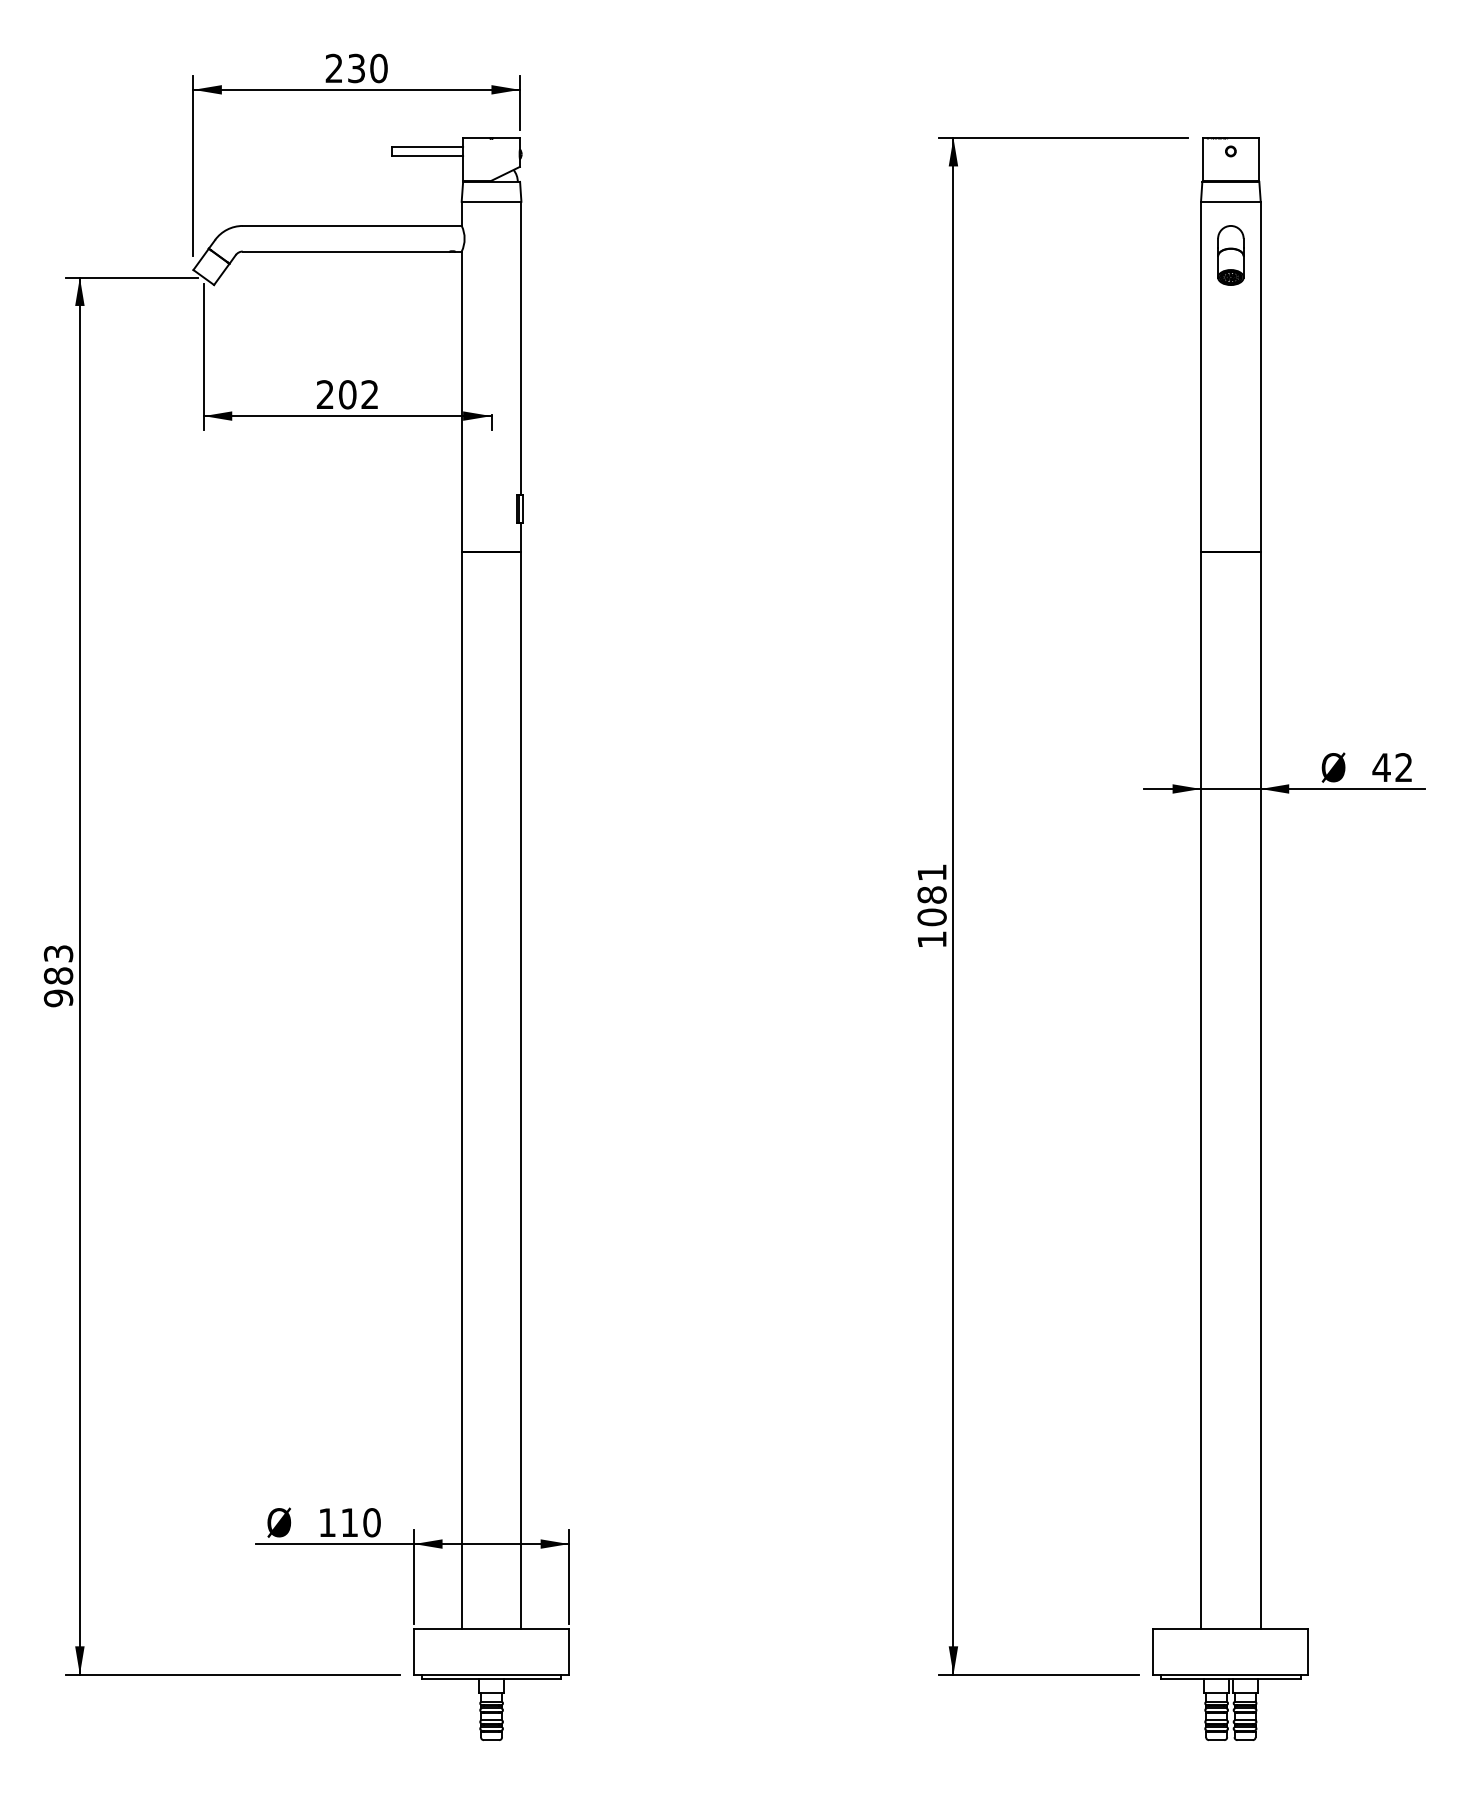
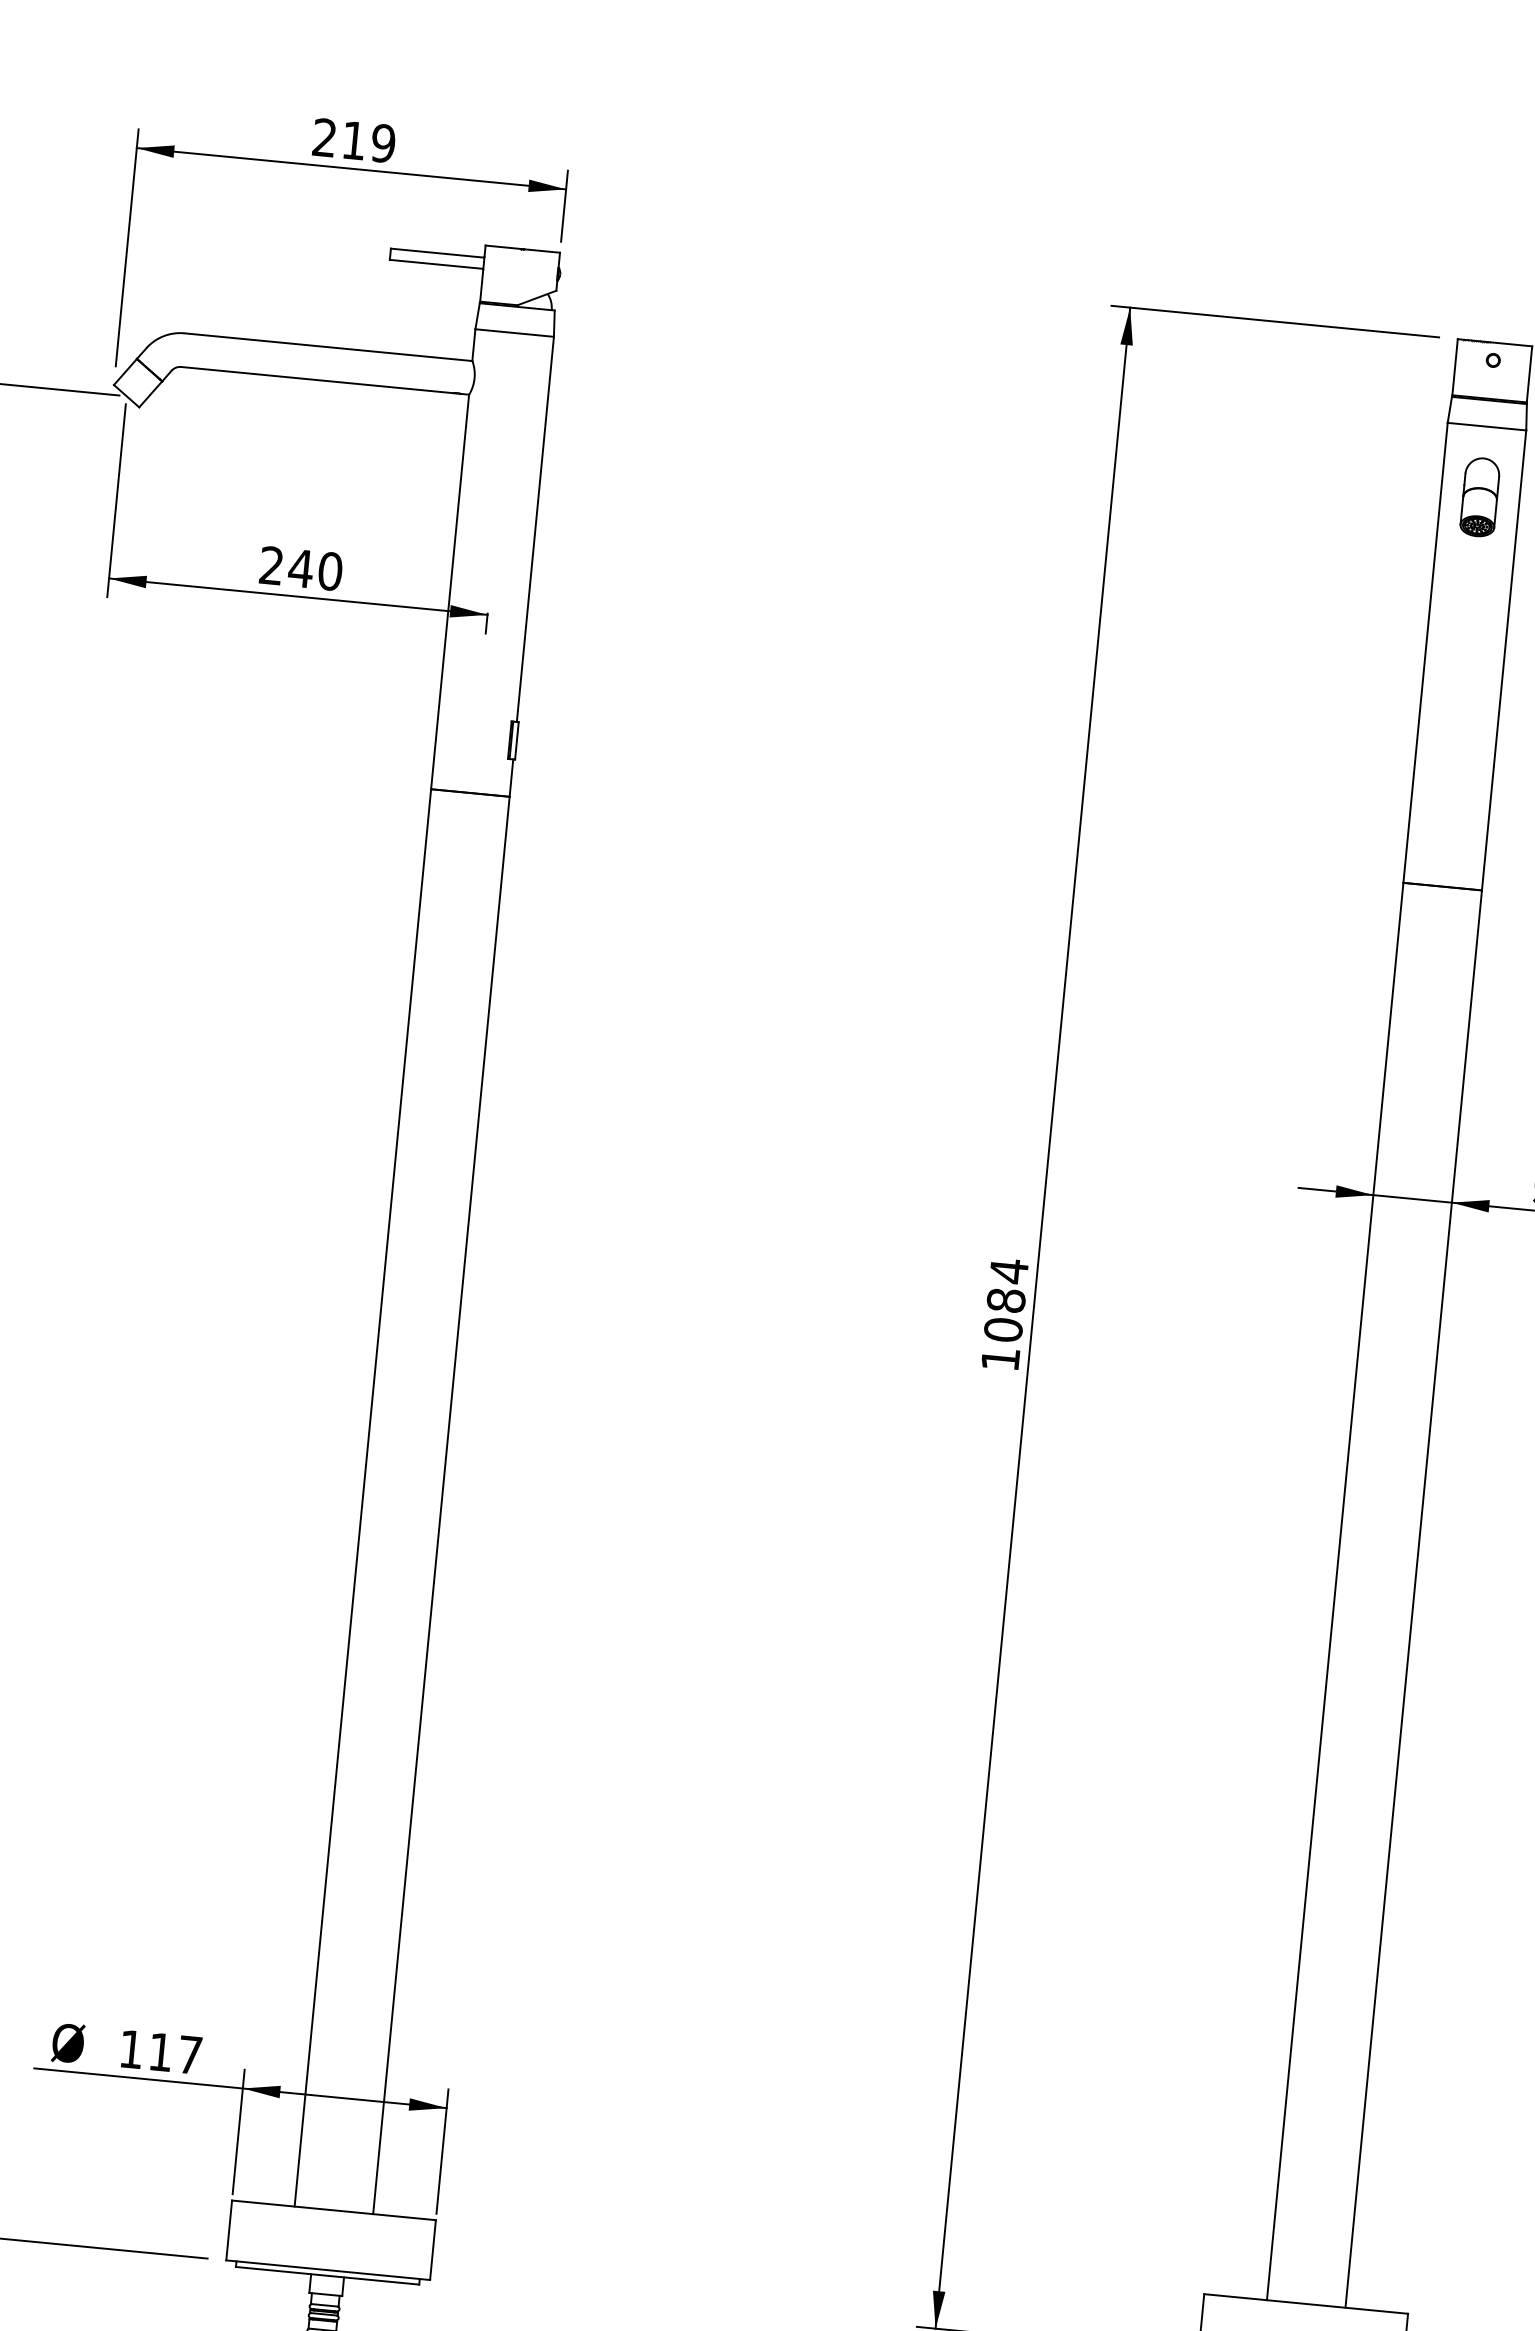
text: (367, 68) -> (368, 142), 230 -> 219
text: (358, 394) -> (315, 569), 202 -> 240
text: (932, 872) -> (1009, 1270), 1081 -> 1084
text: (371, 1522) -> (189, 2054), 110 -> 117

